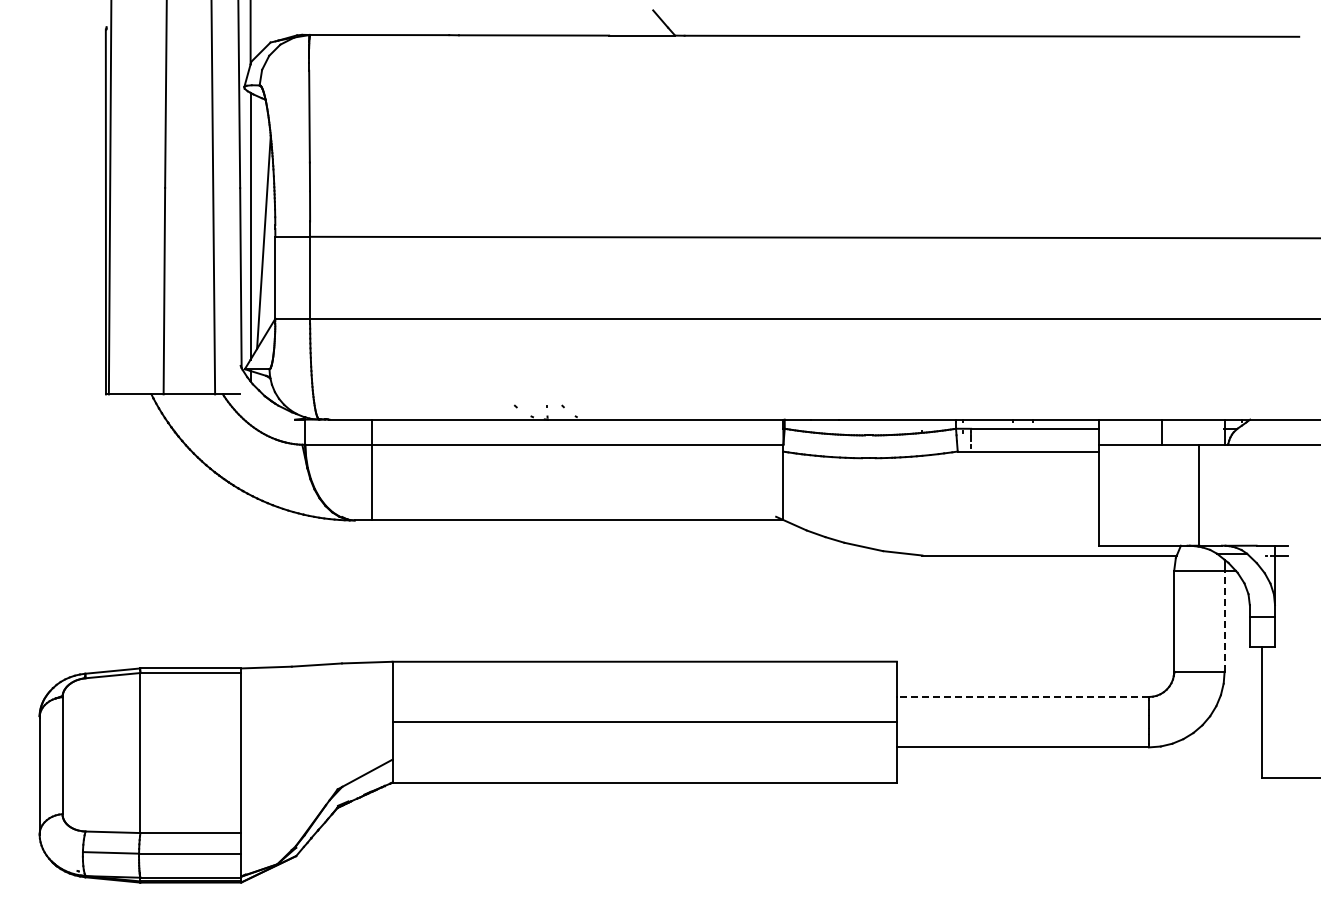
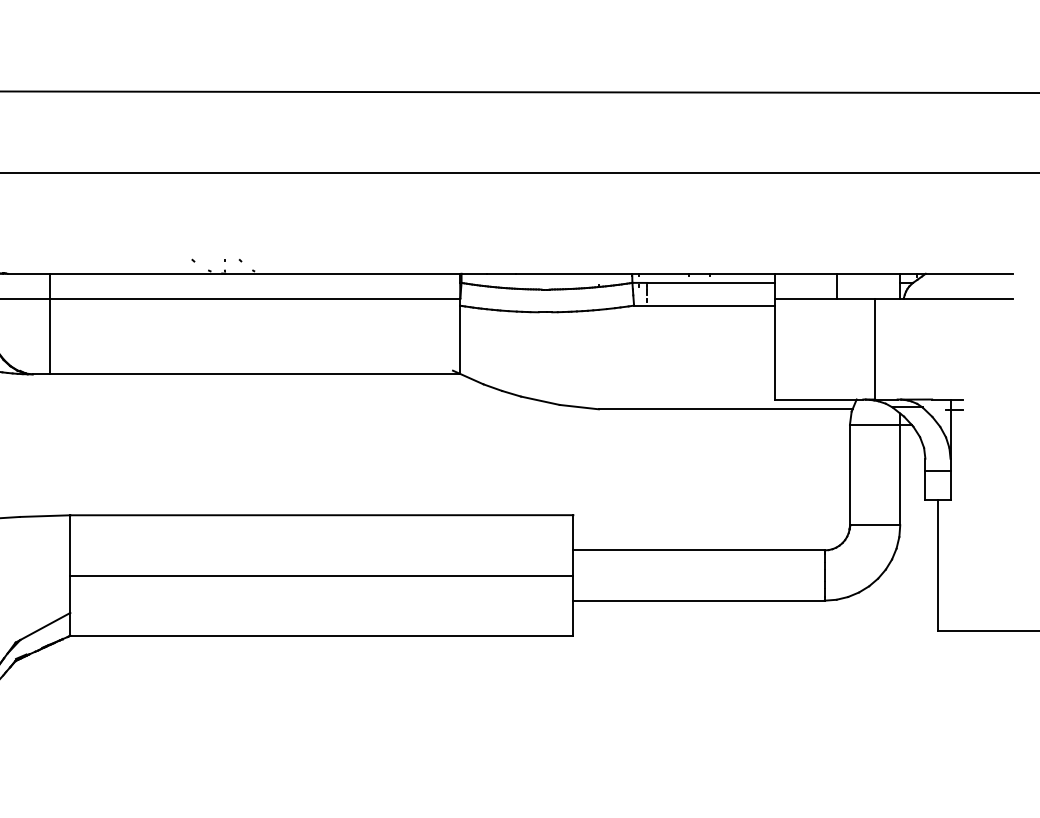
line: (1224, 620) -> (900, 474), dashed -> solid
line: (1022, 696) -> (698, 549), dashed -> solid

